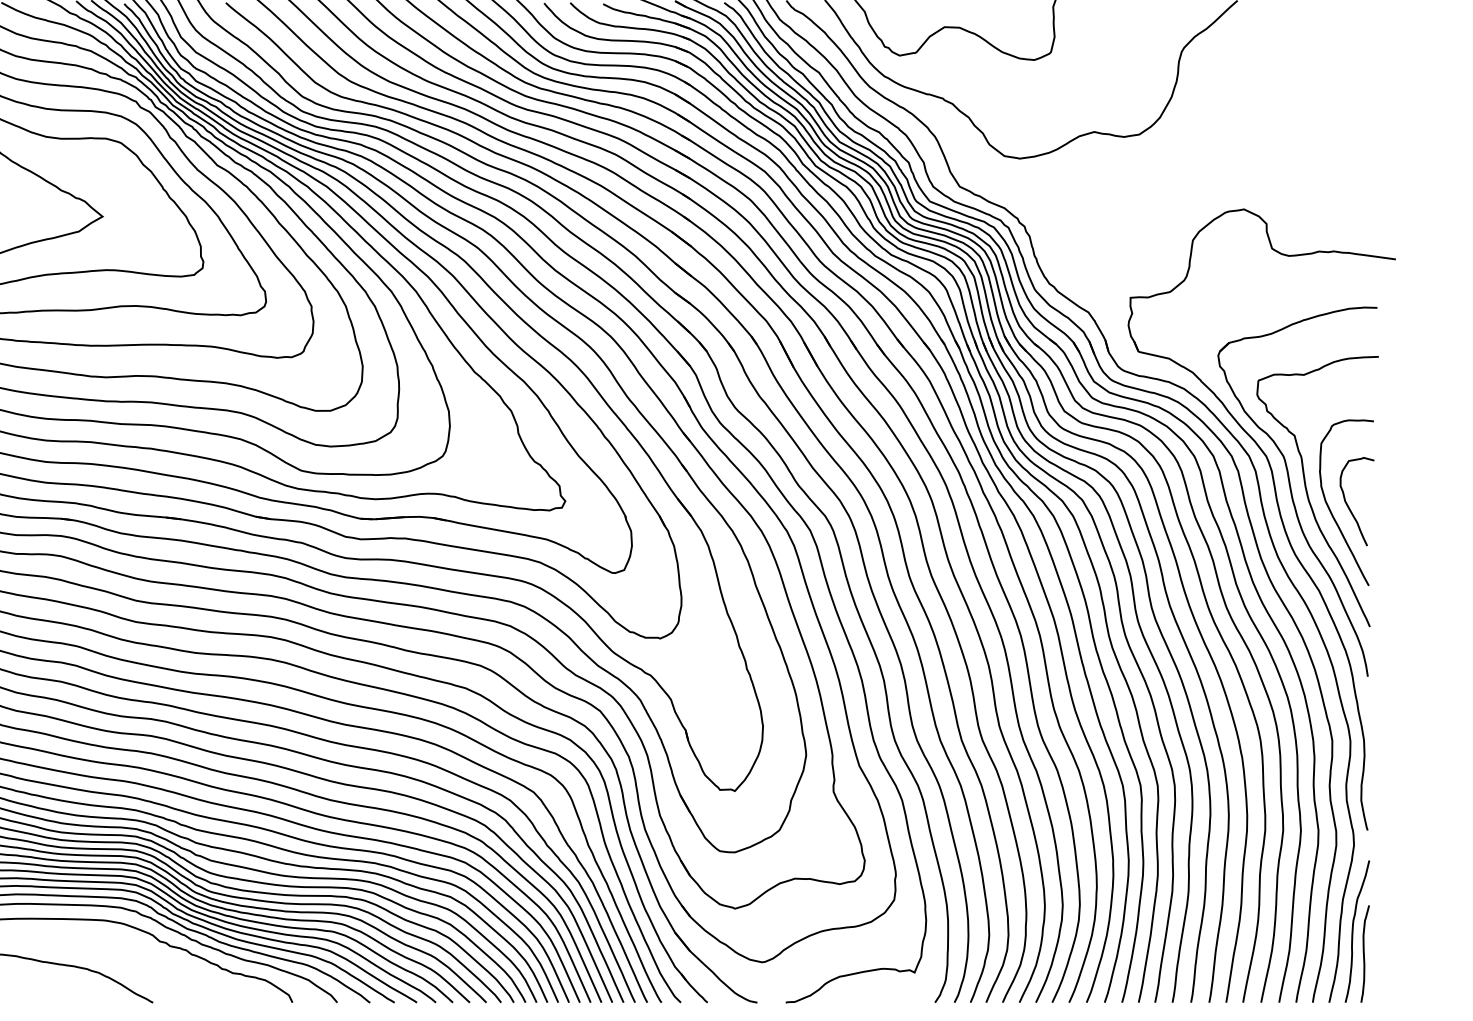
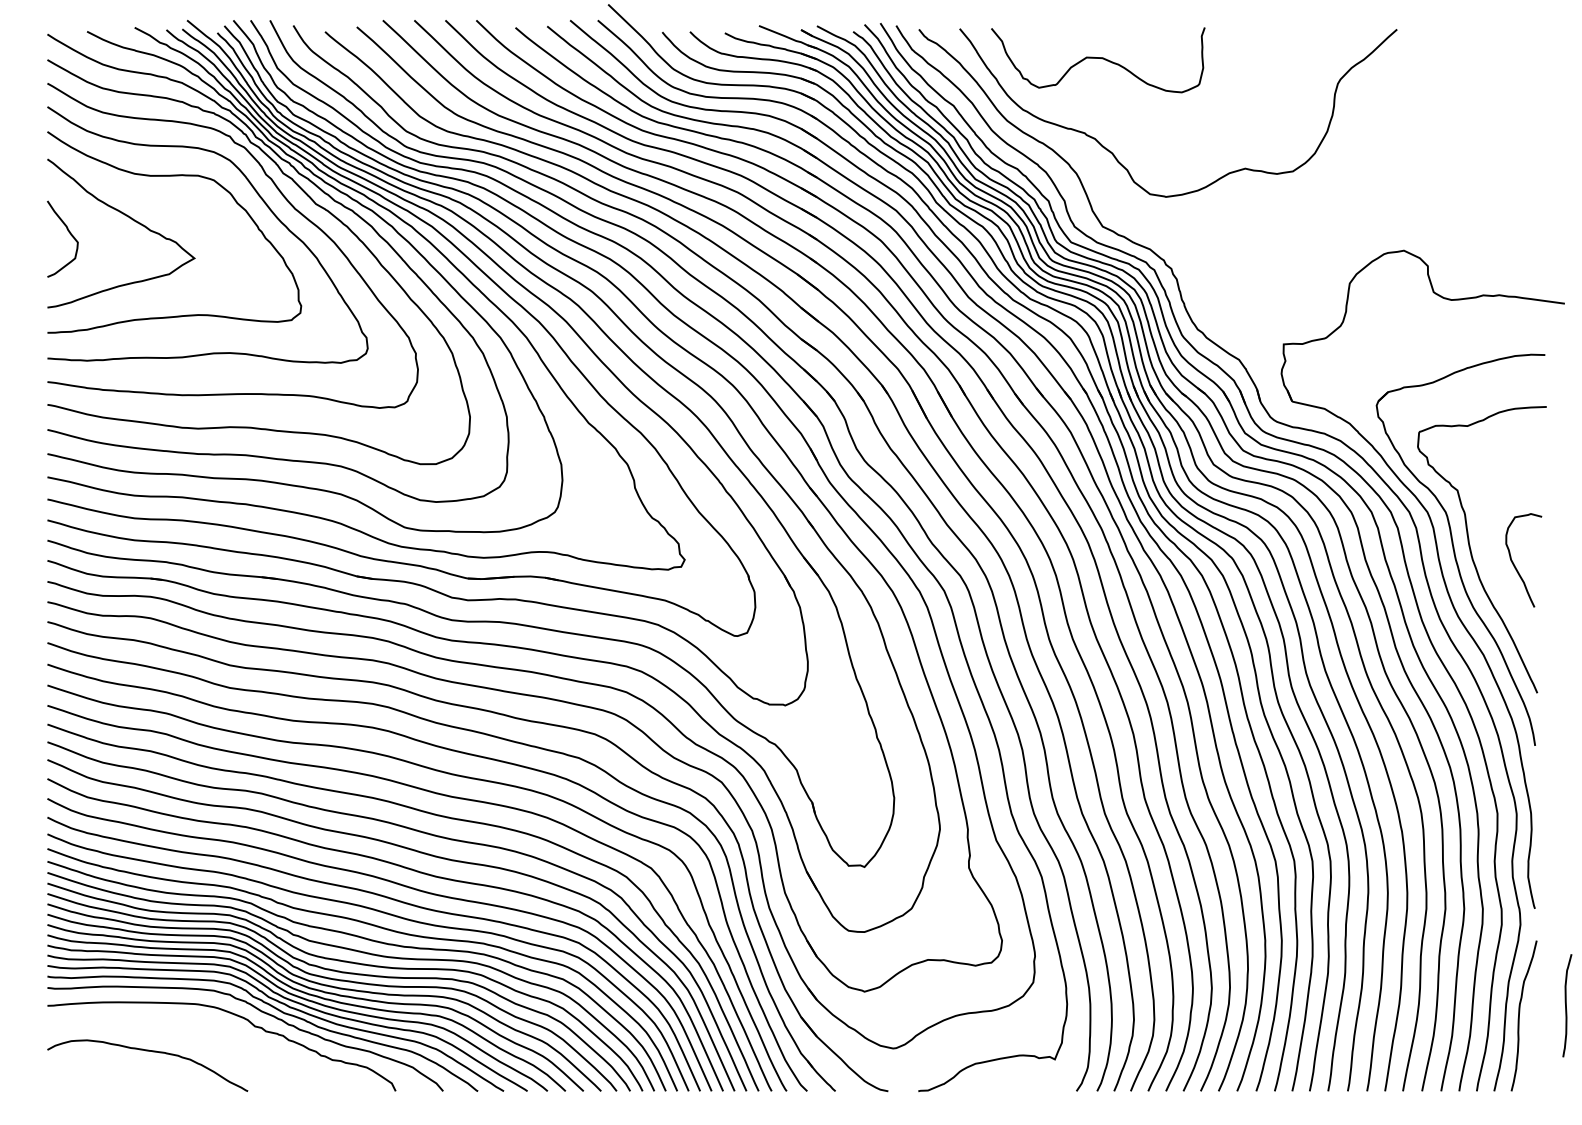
curve: (1331, 511) -> (1496, 570), removed
curve: (1364, 953) -> (1566, 1005), moved

